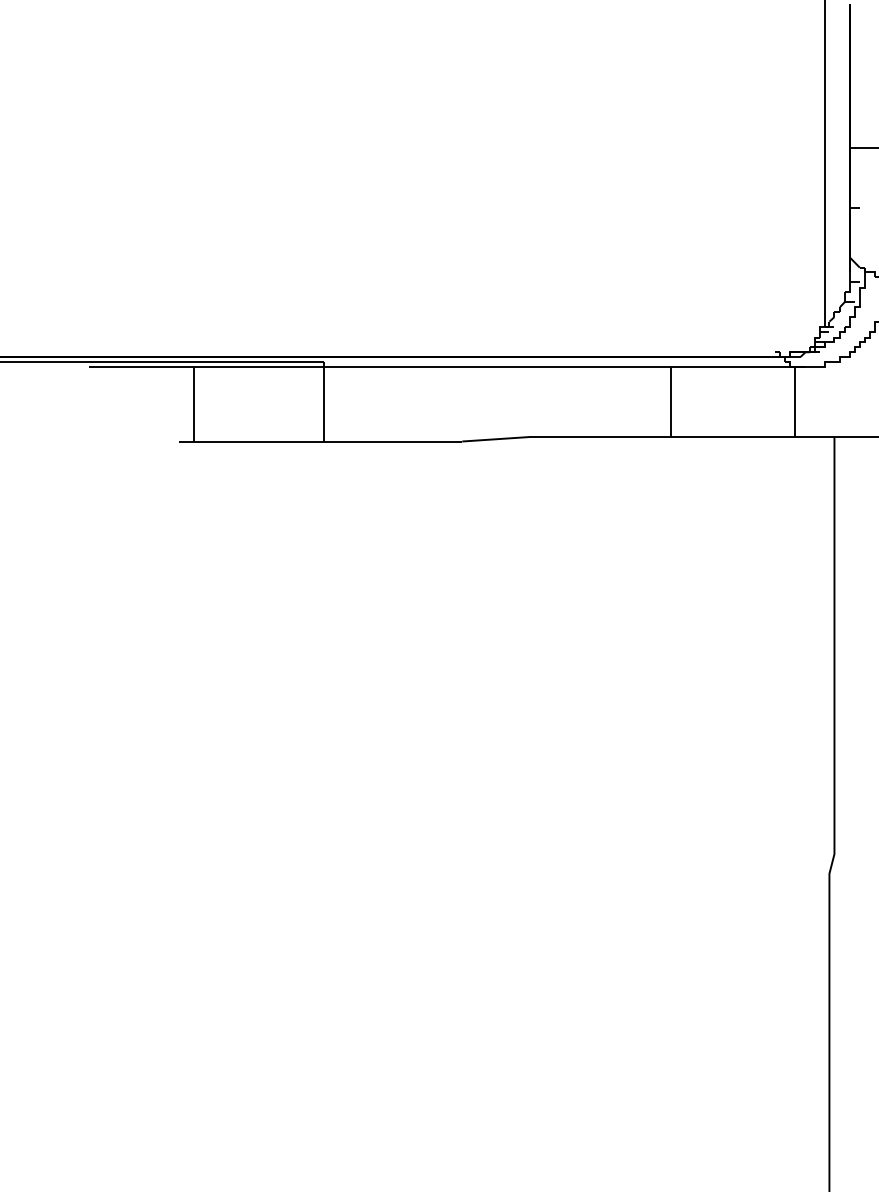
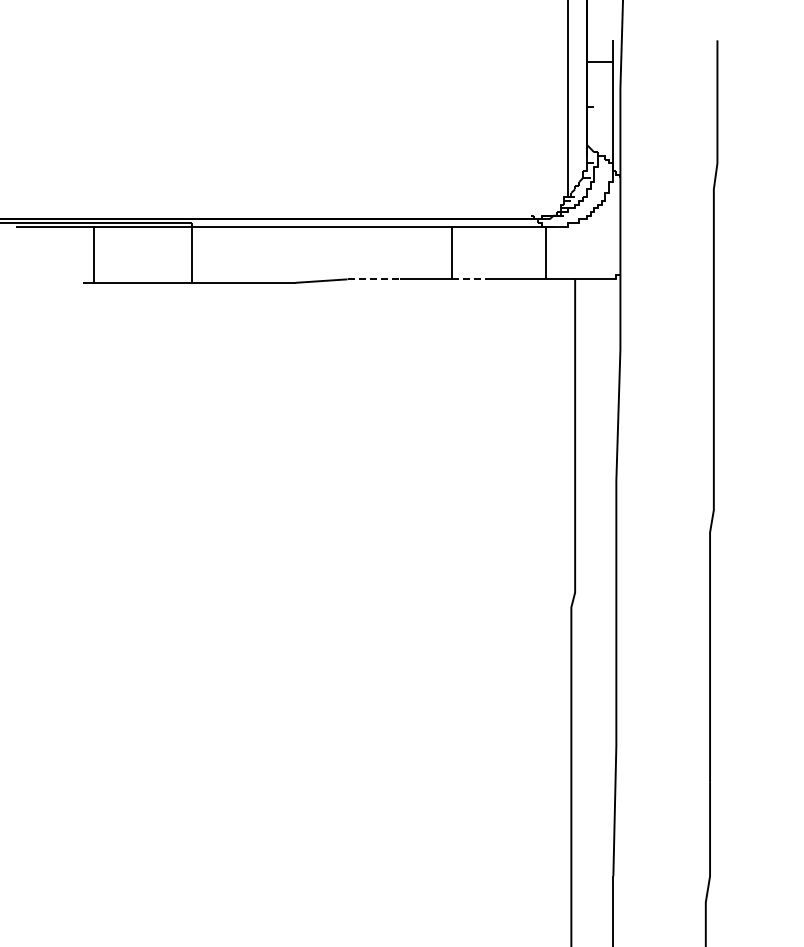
line: (567, 437) -> (374, 279), solid -> dashed
line: (696, 437) -> (471, 279), solid -> dashed

